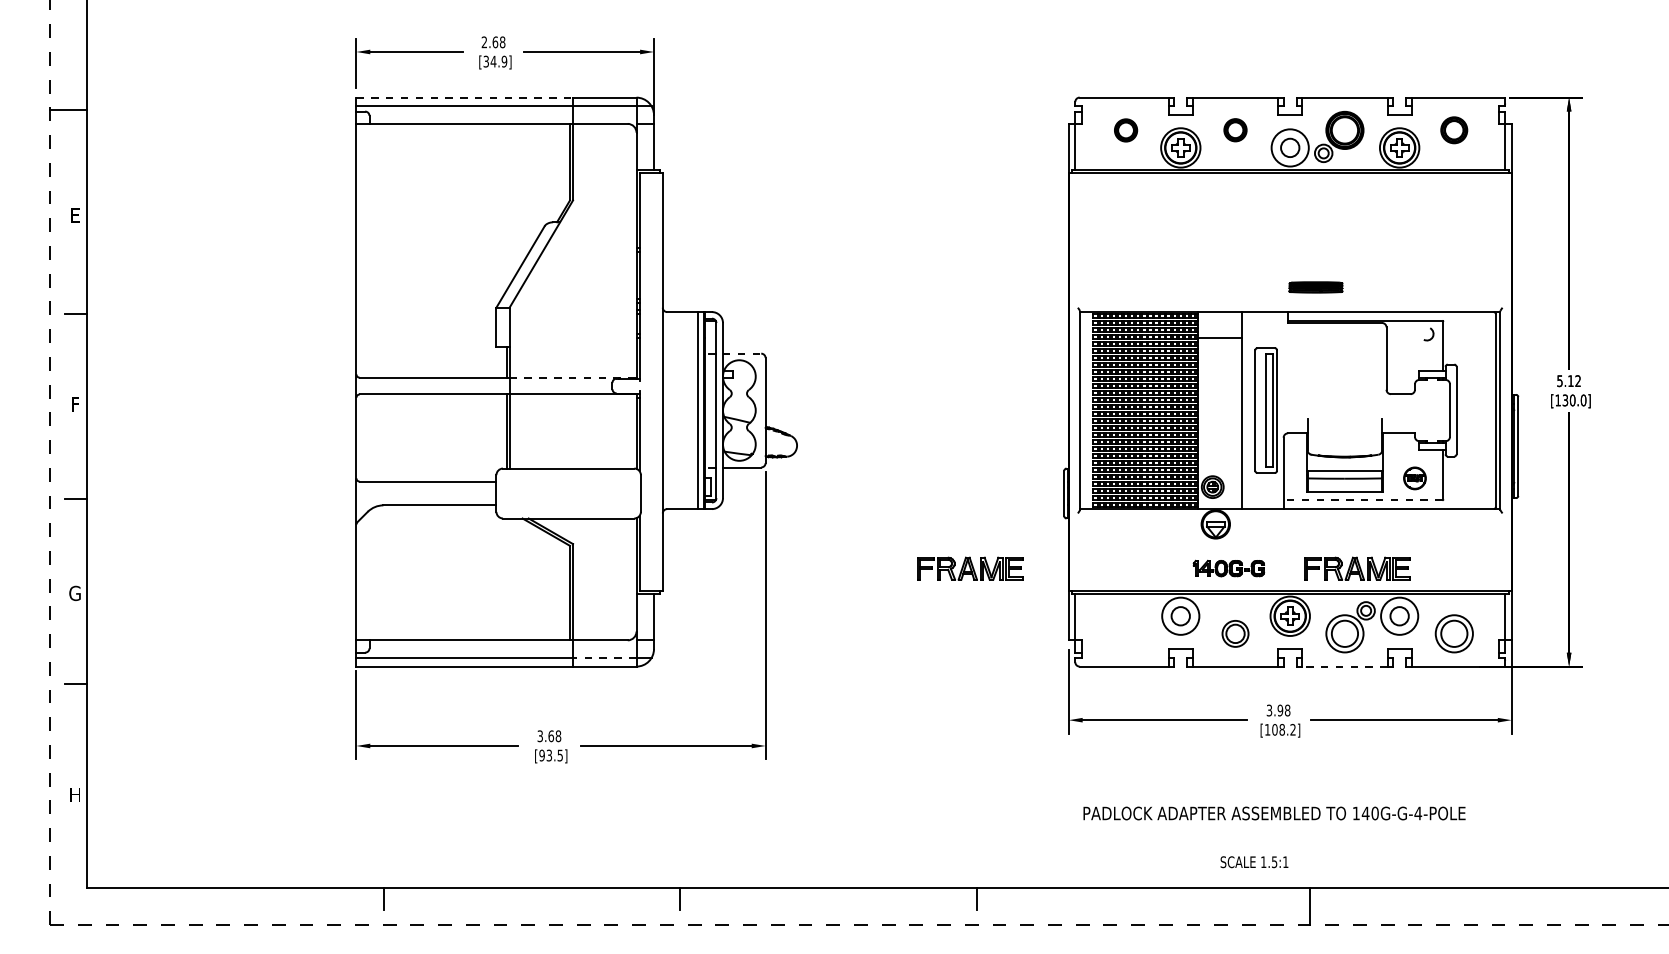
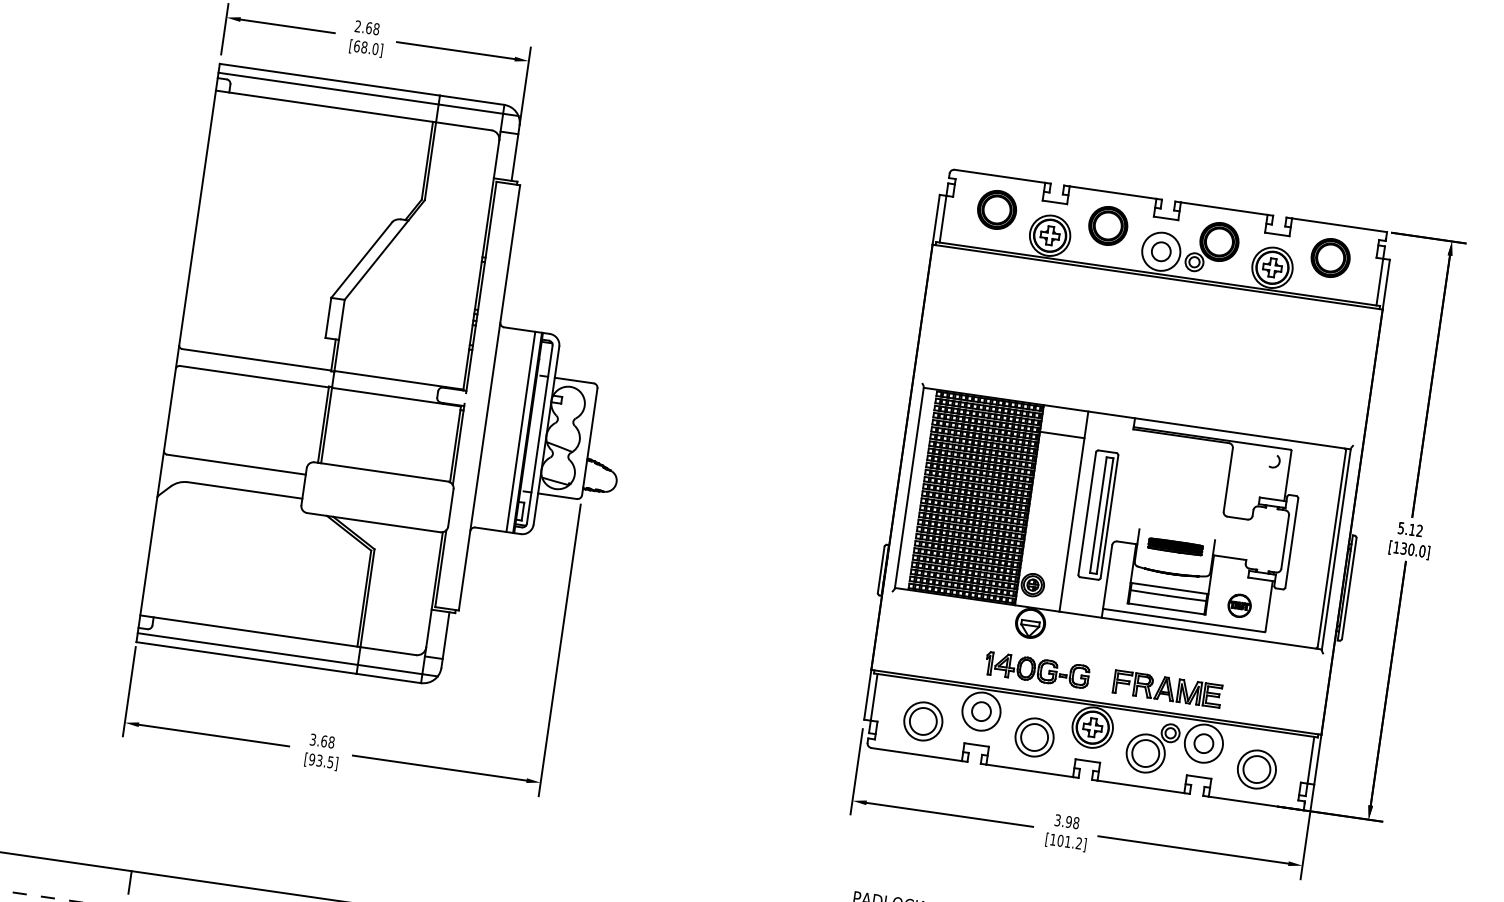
text: (495, 61) -> (366, 47), [34.9] -> [68.0]
line: (465, 97) -> (330, 79), dashed -> solid
part: (1235, 129) -> (1108, 225), size x1.67
part: (1453, 129) -> (1329, 256), size x1.43
part: (1125, 130) -> (996, 209), size x1.67
part: (1315, 287) -> (1175, 546), moved
line: (742, 353) -> (574, 380), dashed -> solid
line: (573, 377) -> (399, 380), dashed -> solid
line: (1362, 500) -> (1183, 620), dashed -> solid
part: (970, 568) -> (774, 632), removed
part: (1228, 568) -> (1036, 670), size x1.43
part: (1125, 633) -> (922, 721), added
part: (1235, 633) -> (1034, 737), size x1.43
line: (604, 657) -> (389, 669), dashed -> solid
line: (1344, 666) -> (1140, 786), dashed -> solid
text: (1281, 729) -> (1067, 841), [108.2] -> [101.2]

